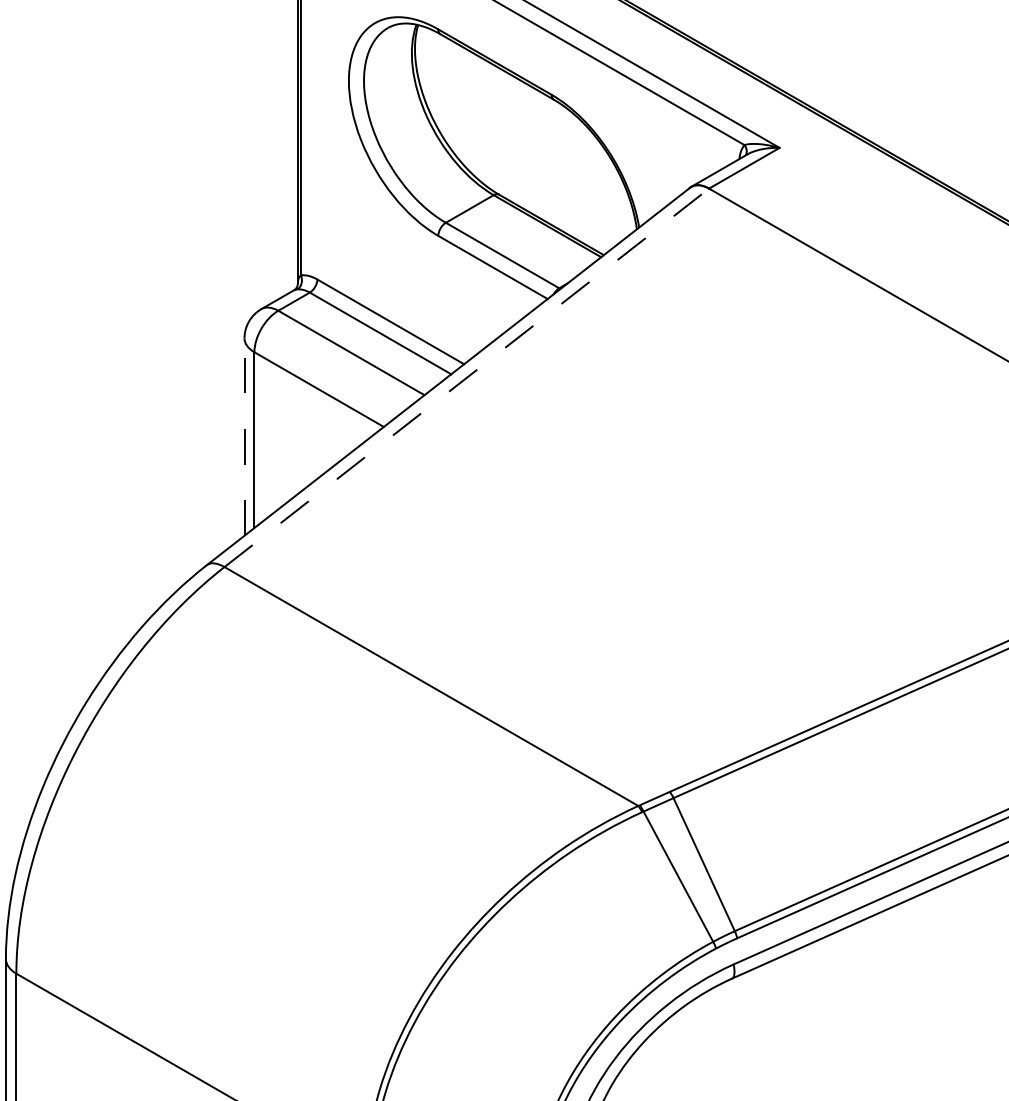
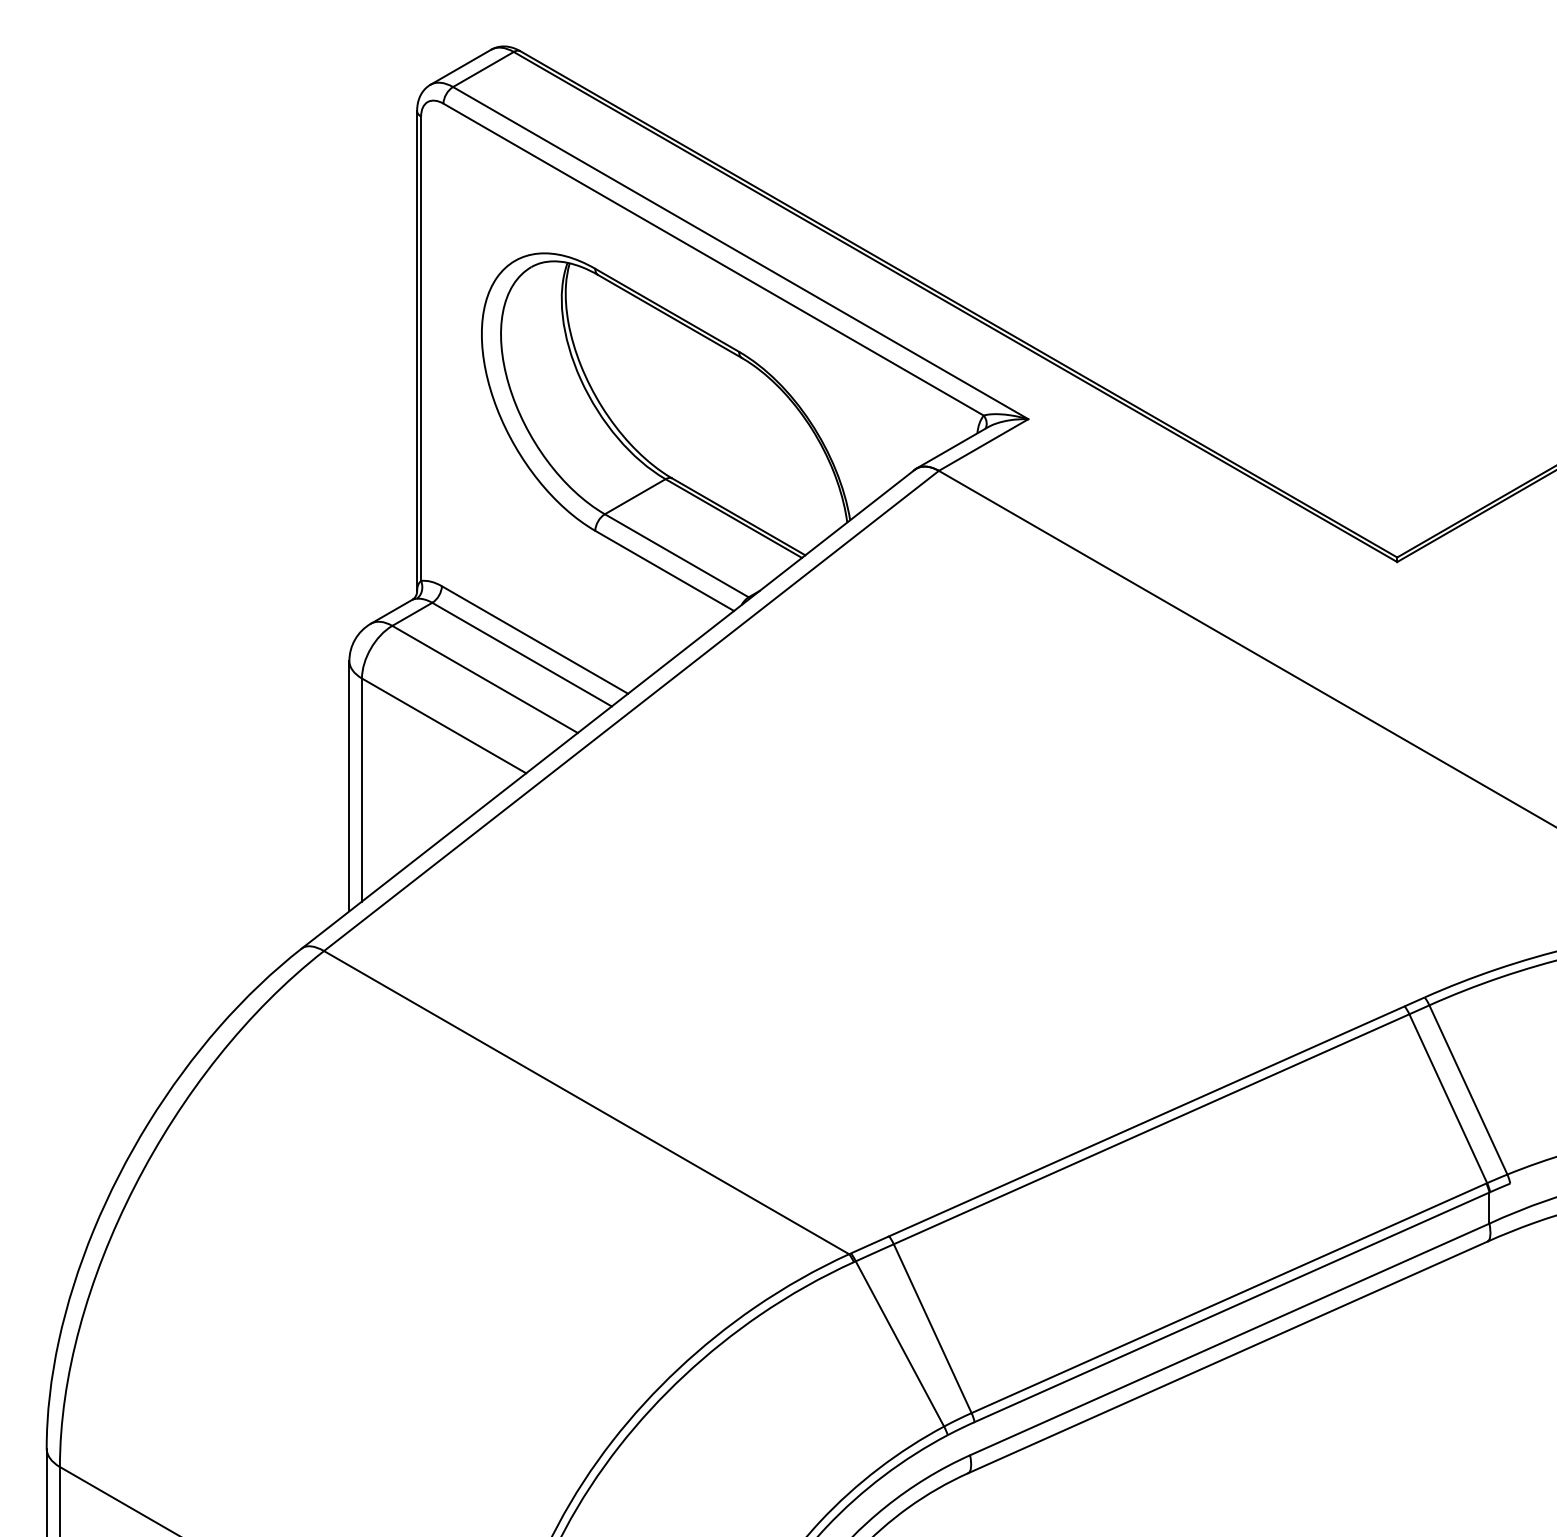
line: (466, 377) -> (631, 710), dashed -> solid
line: (244, 436) -> (349, 785), dashed -> solid

